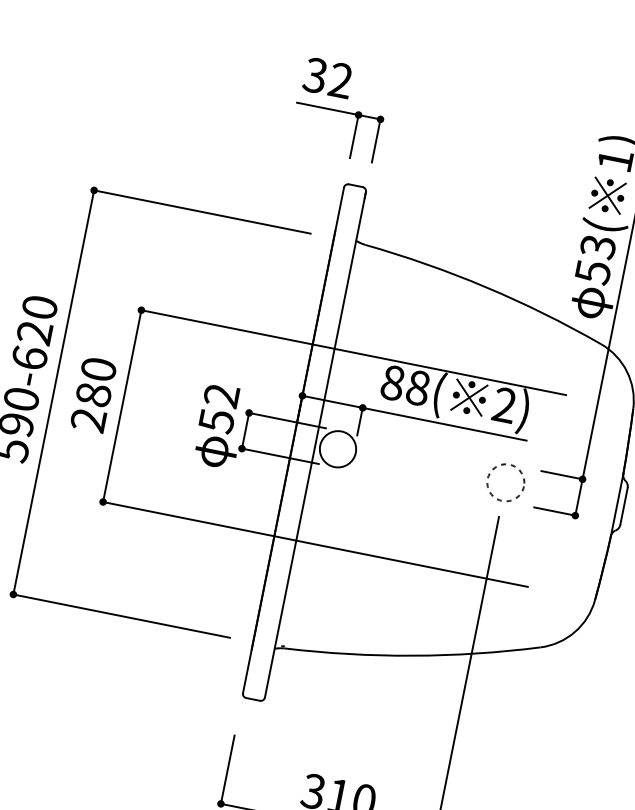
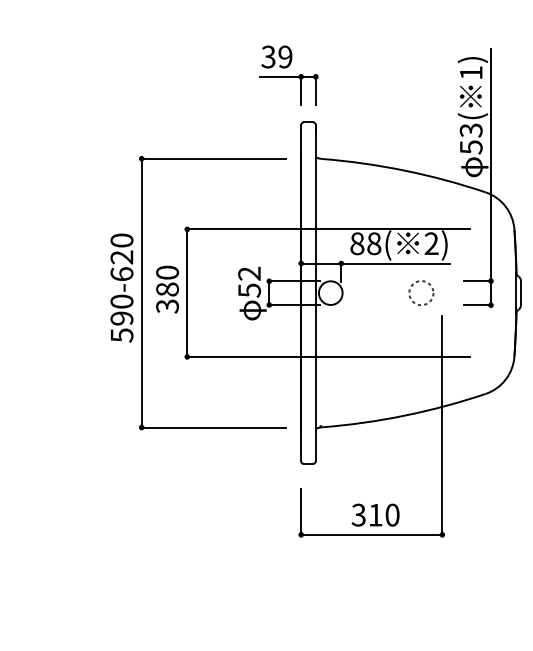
text: (340, 81) -> (285, 57), 32 -> 39
text: (88, 420) -> (167, 306), 280 -> 380
circle: (505, 483) -> (421, 293), moved

